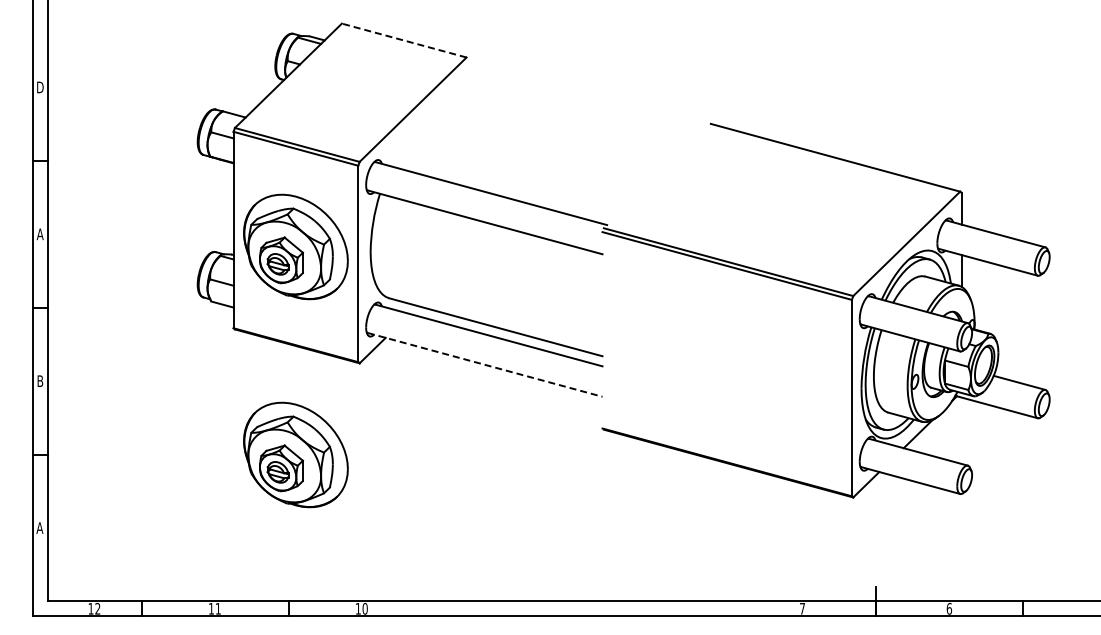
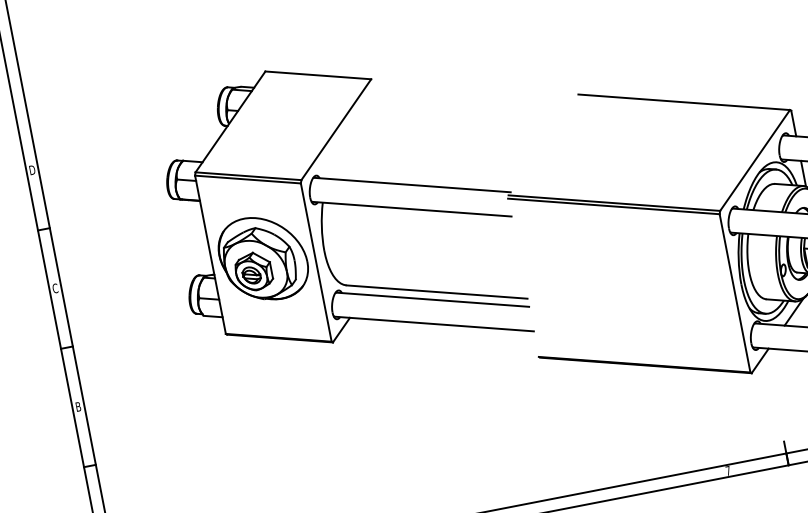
line: (404, 40) -> (318, 75), dashed -> solid
text: (39, 234) -> (54, 288), A -> C
line: (485, 364) -> (434, 323), dashed -> solid
part: (295, 454) -> (295, 425), removed

